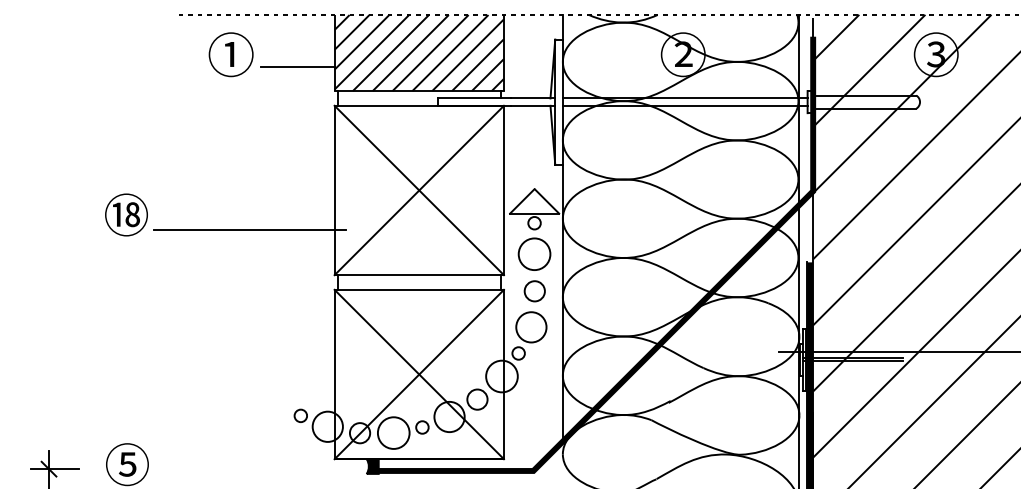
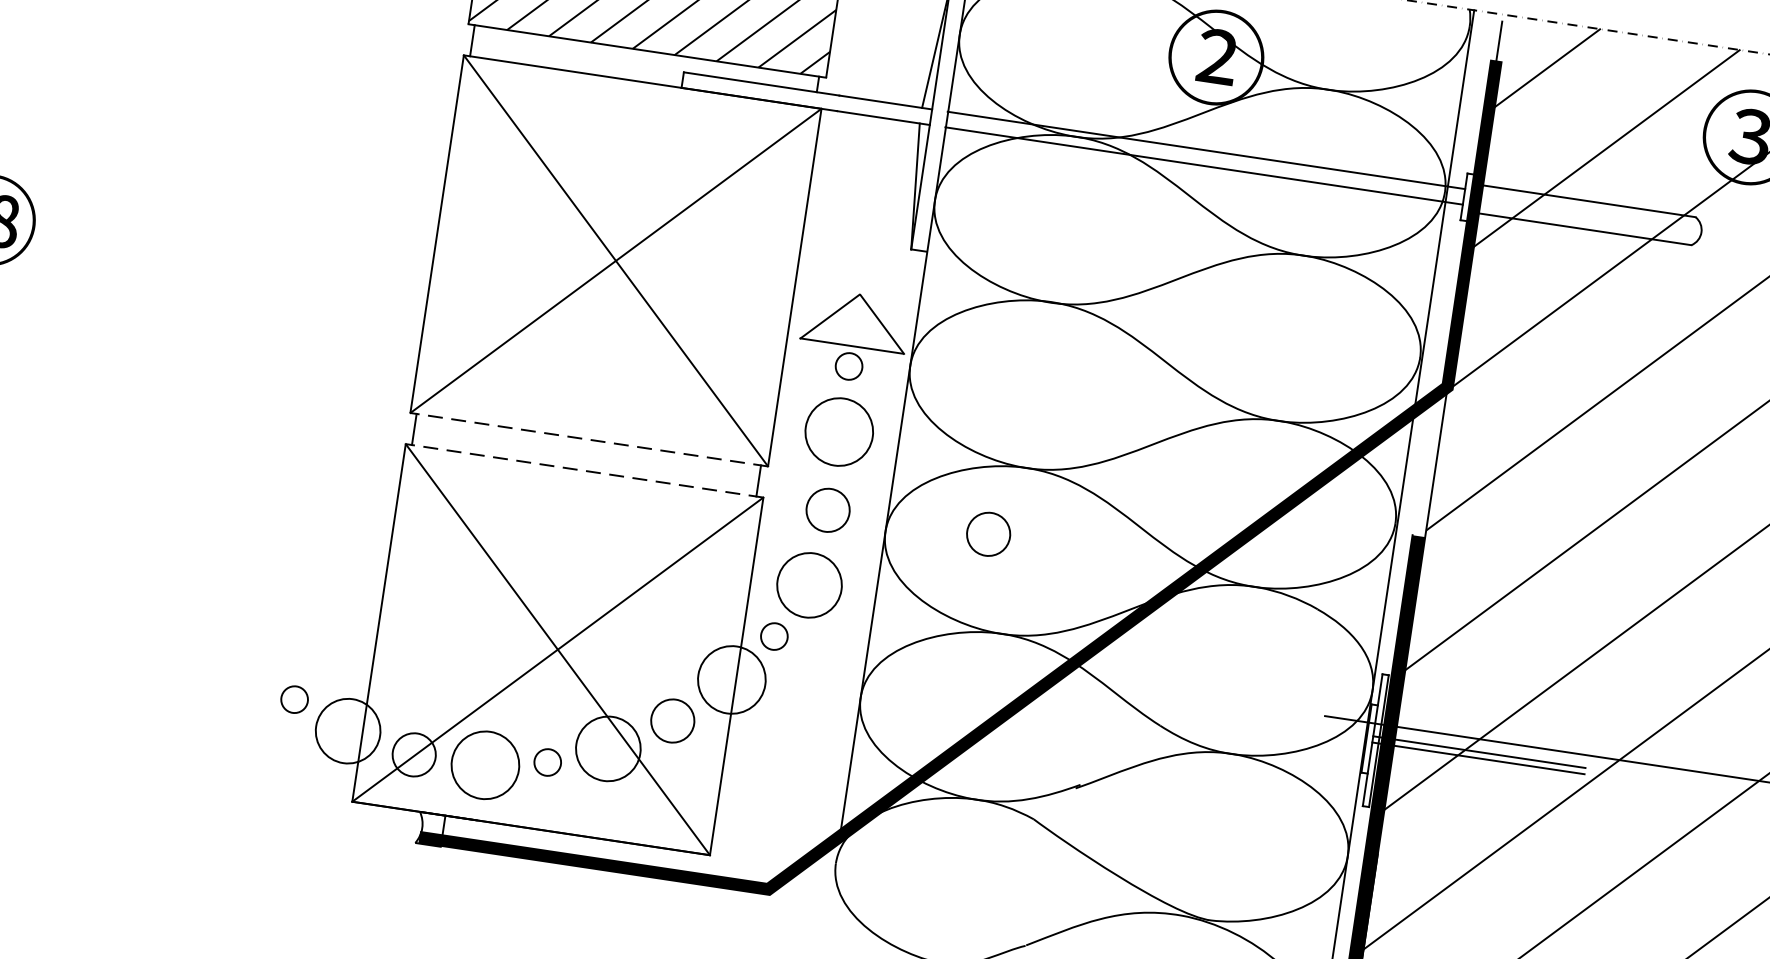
line: (249, 230) -> (244, 291), removed
line: (419, 275) -> (589, 440), solid -> dashed
line: (419, 289) -> (585, 470), solid -> dashed
circle: (610, 291) -> (987, 534), added
fill: (372, 466) -> (429, 829), removed

